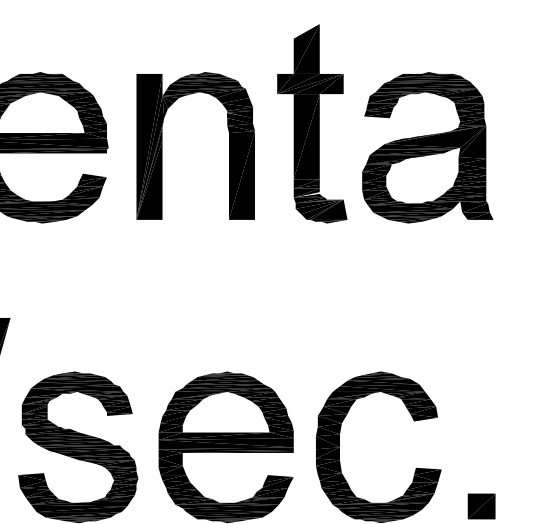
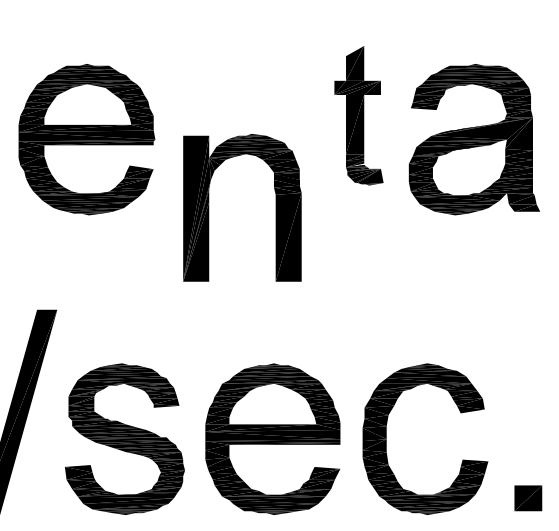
part: (311, 123) -> (358, 115), size x0.7
part: (162, 145) -> (209, 207), moved

